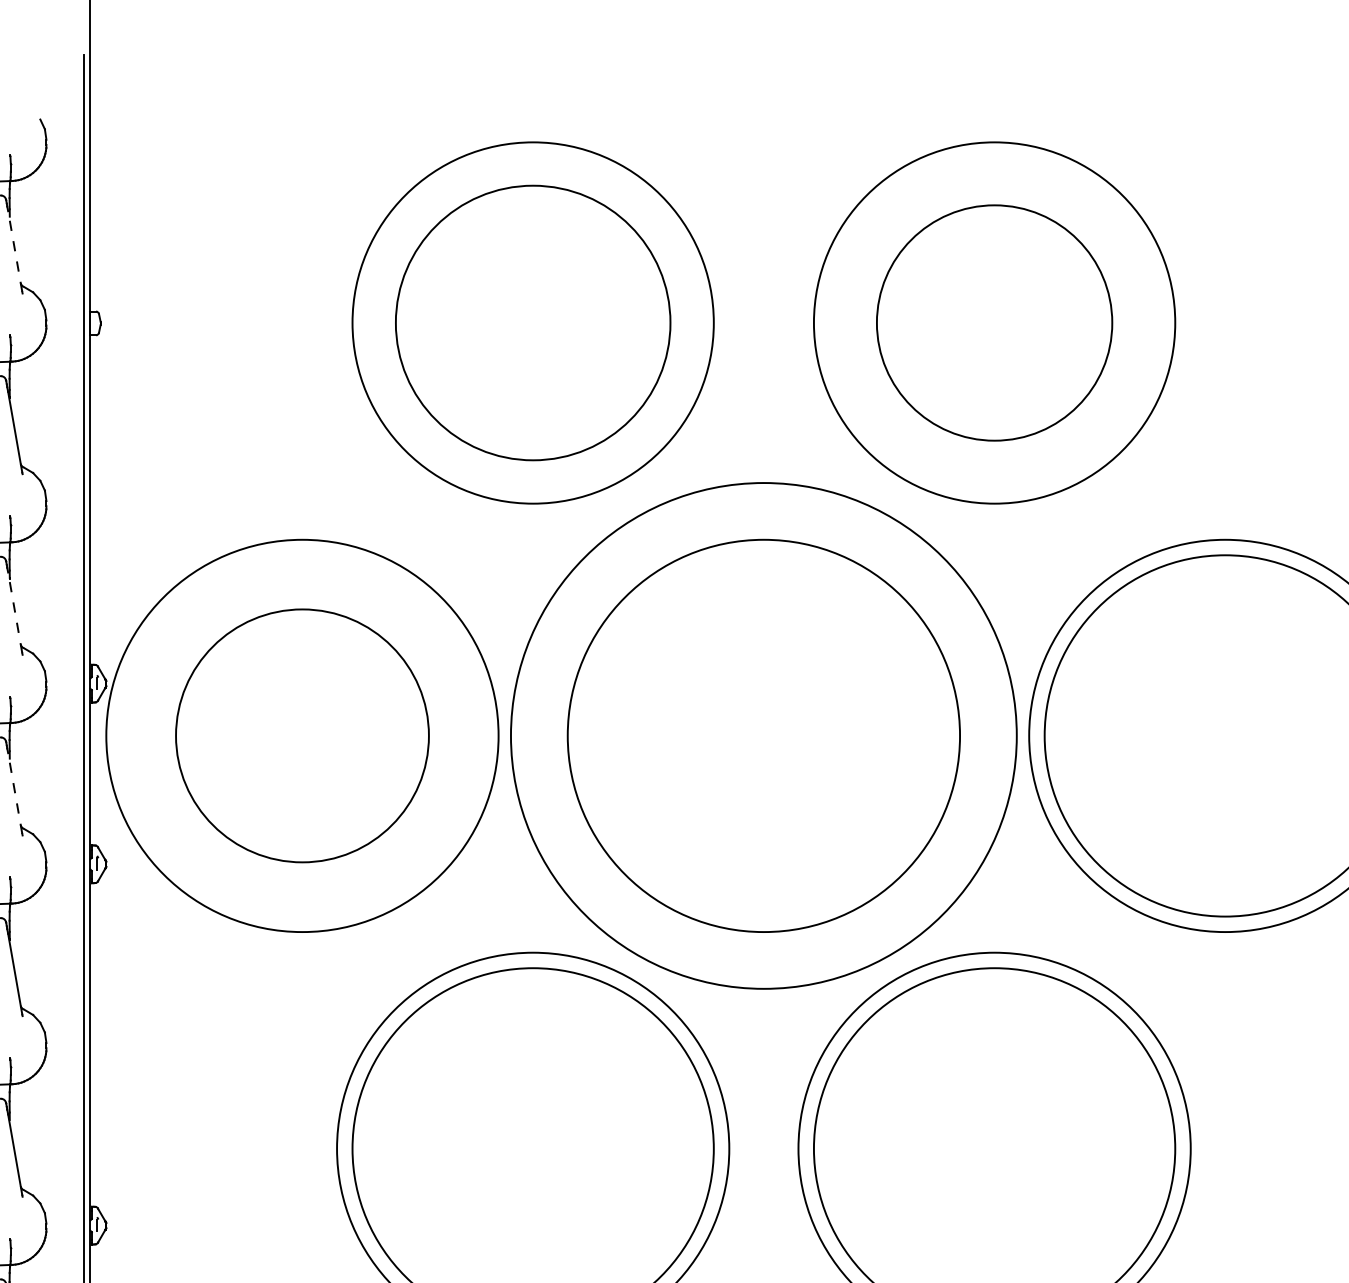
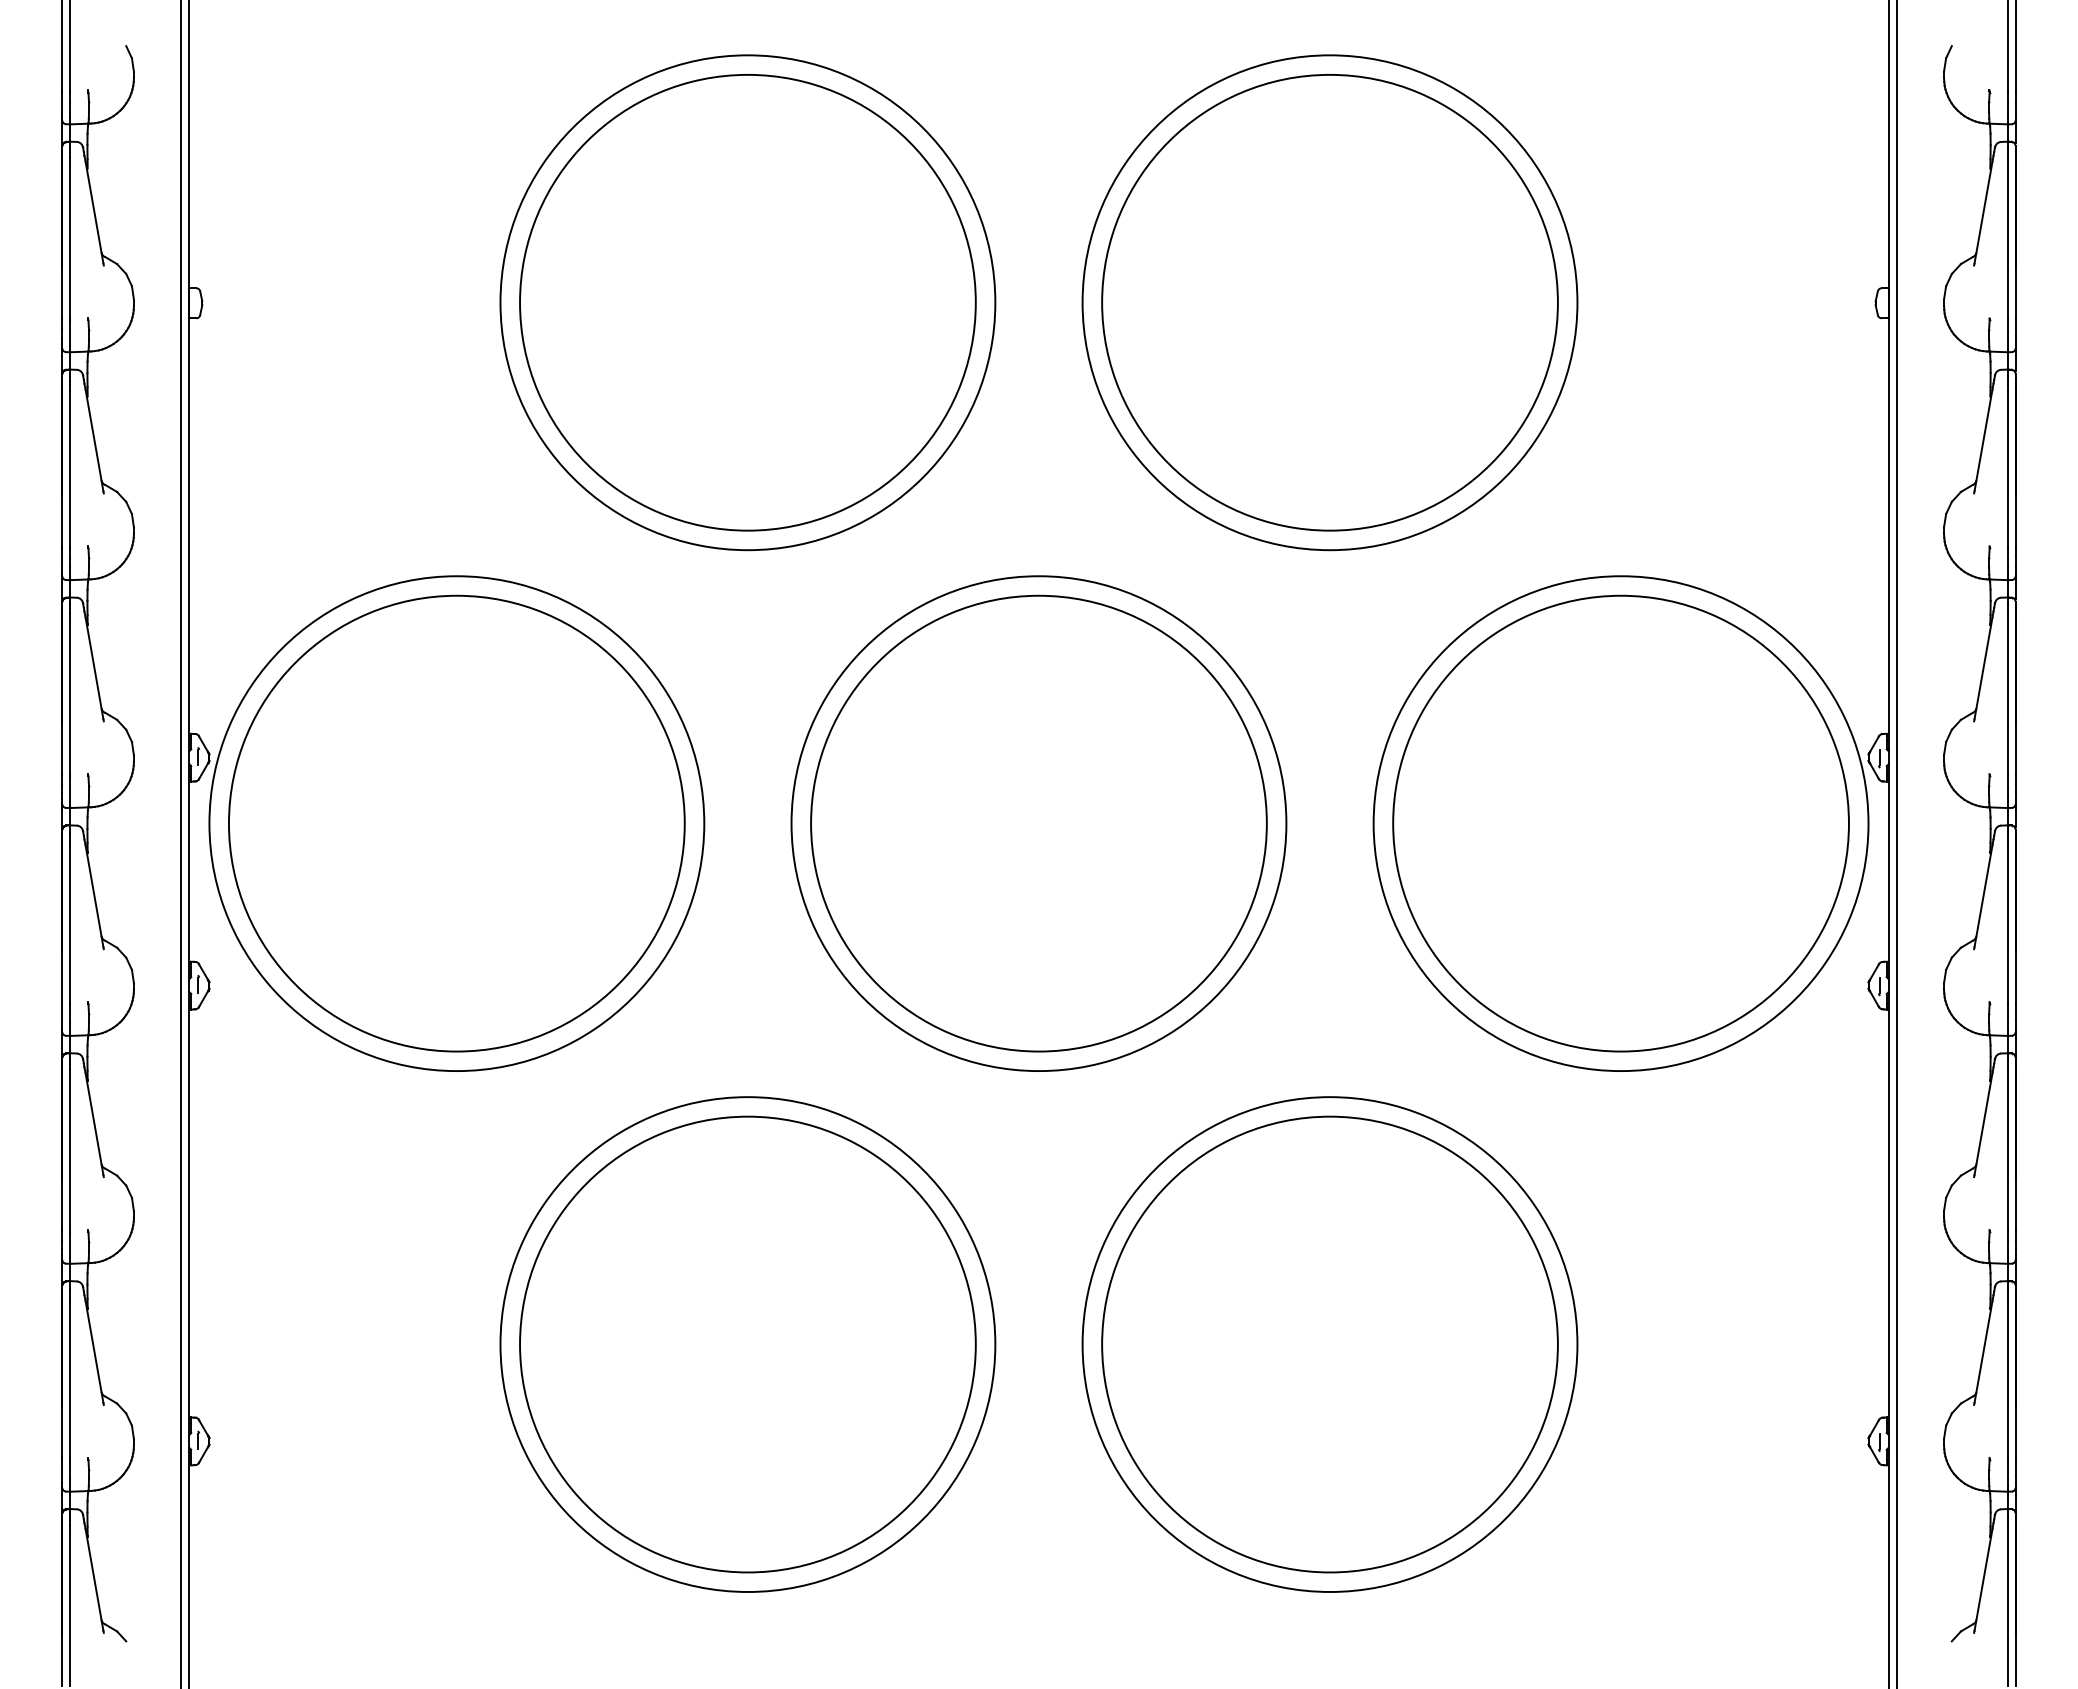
line: (15, 251) -> (94, 212), dashed -> solid
circle: (532, 322) -> (747, 302), size x1.43
circle: (994, 322) -> (1329, 302), size x1.67
line: (15, 612) -> (94, 668), dashed -> solid
circle: (302, 735) -> (456, 823), size x1.43
circle: (763, 735) -> (1038, 823), size x0.71
line: (15, 793) -> (94, 896), dashed -> solid

